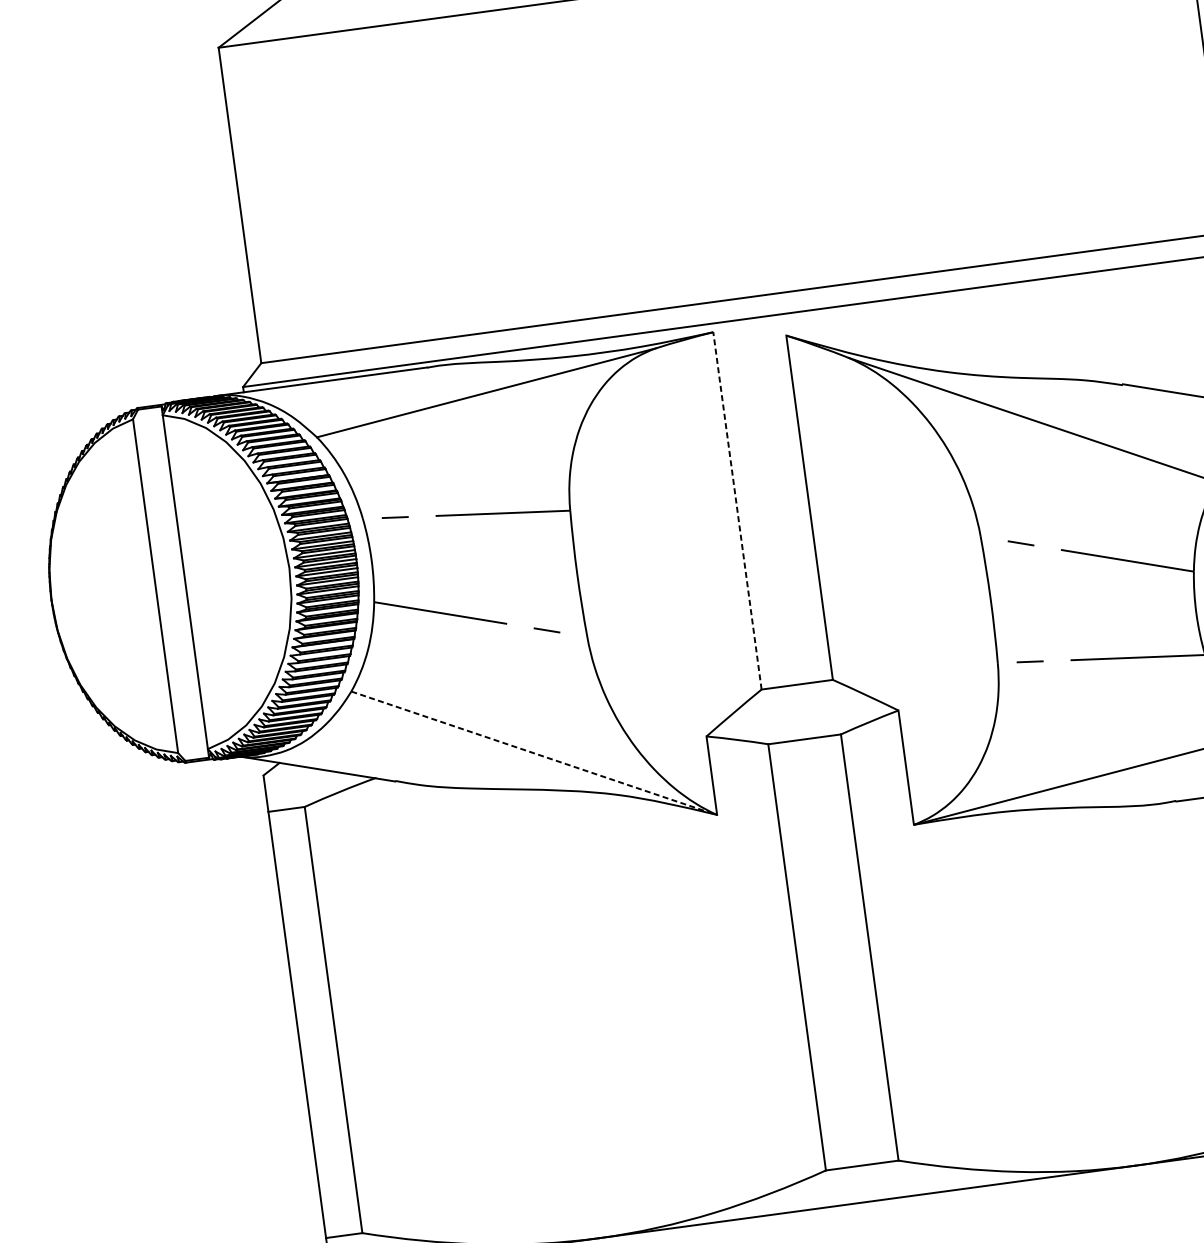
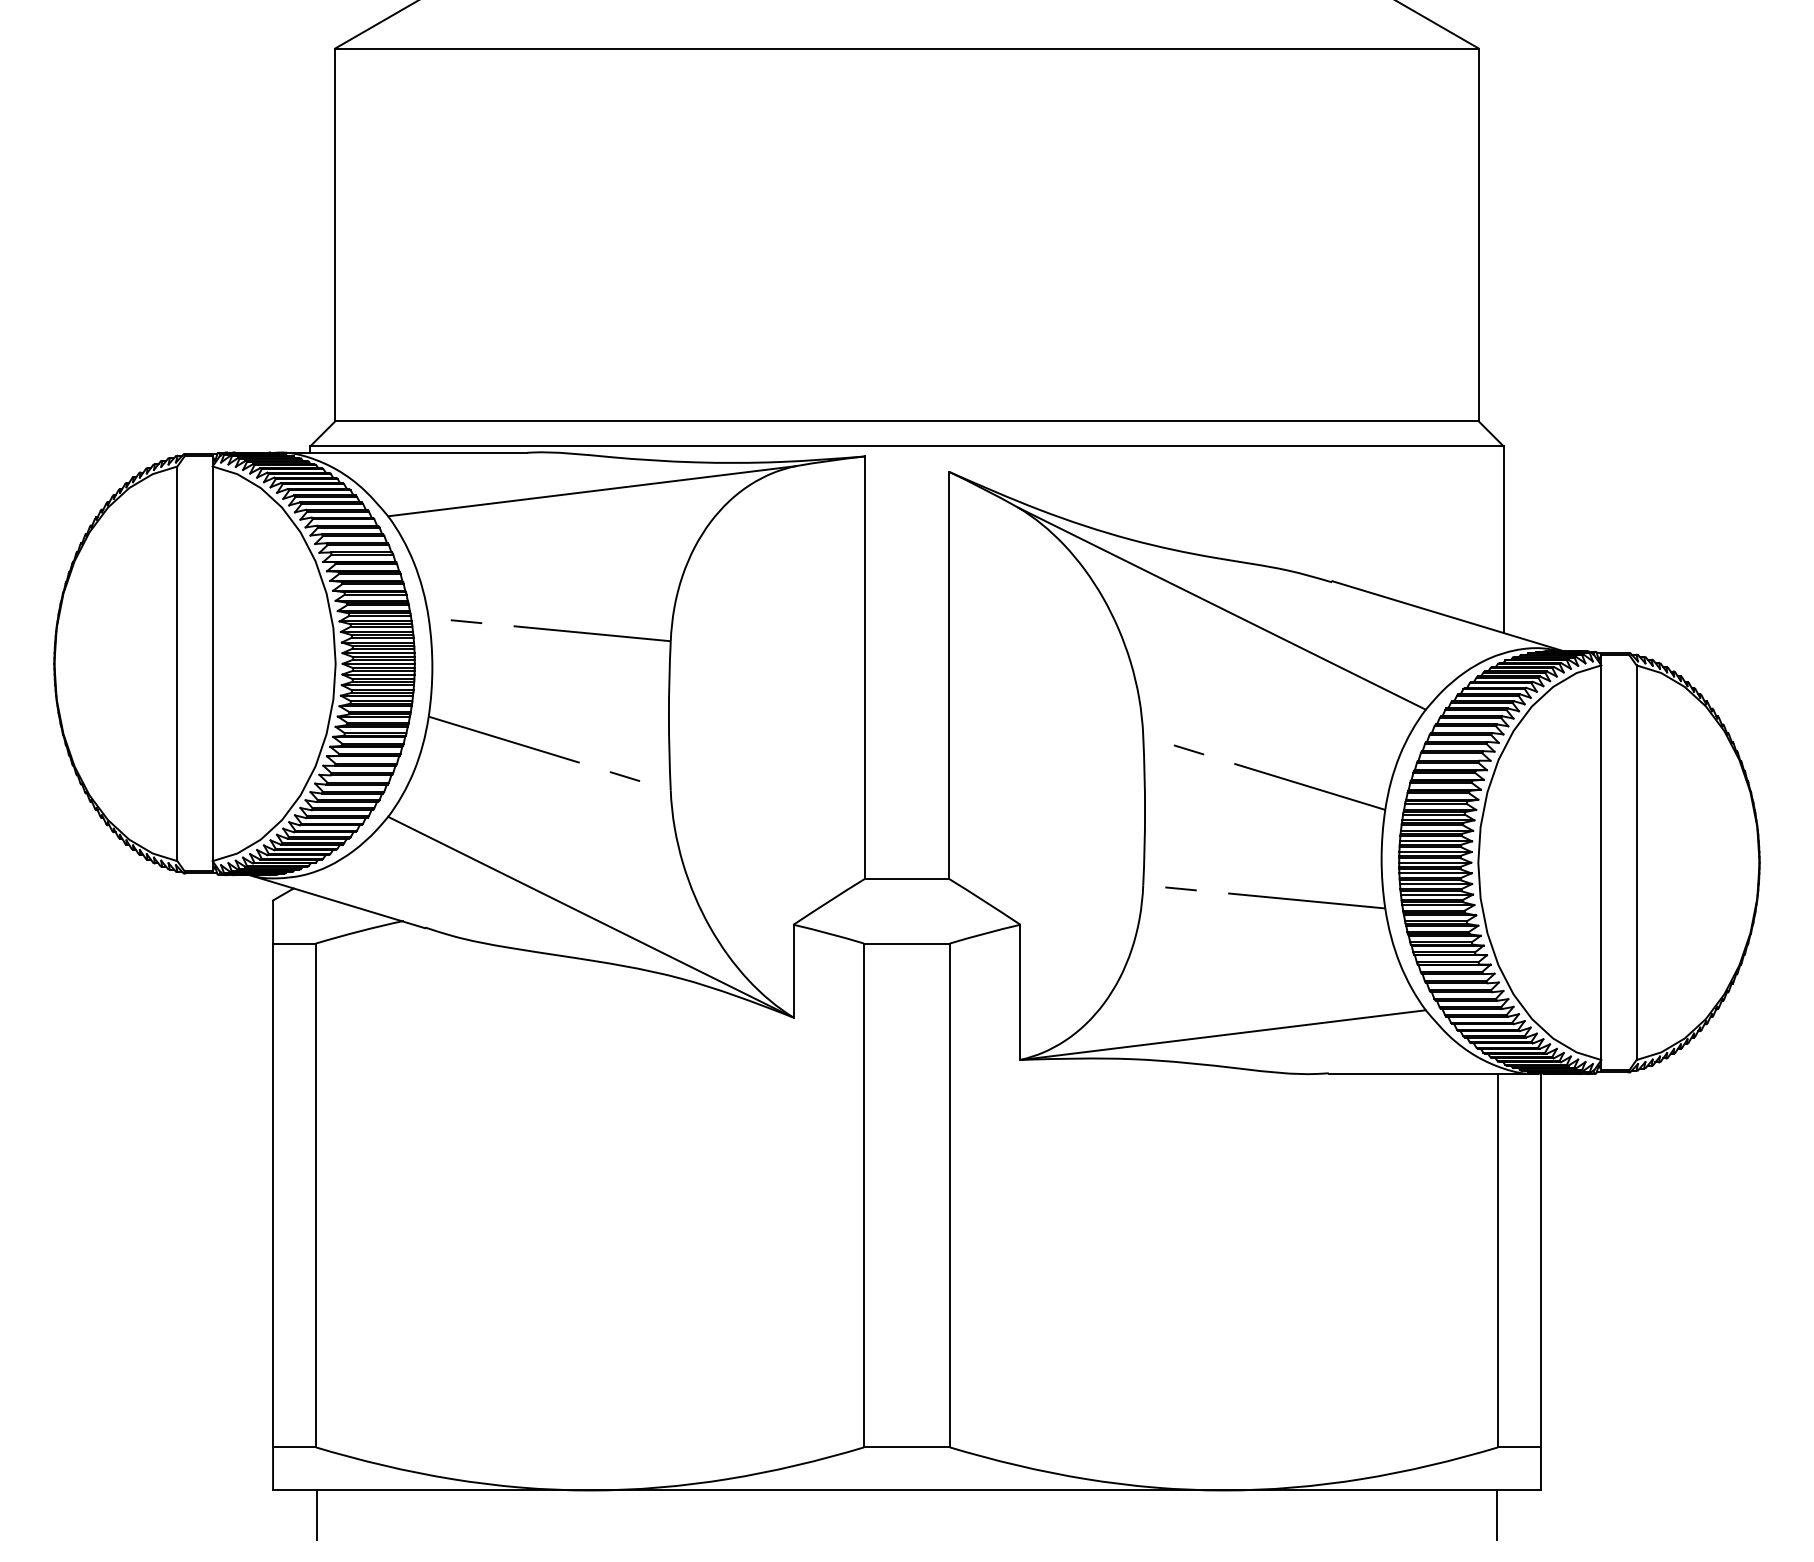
line: (737, 510) -> (864, 667), dashed -> solid
line: (533, 752) -> (589, 916), dashed -> solid

